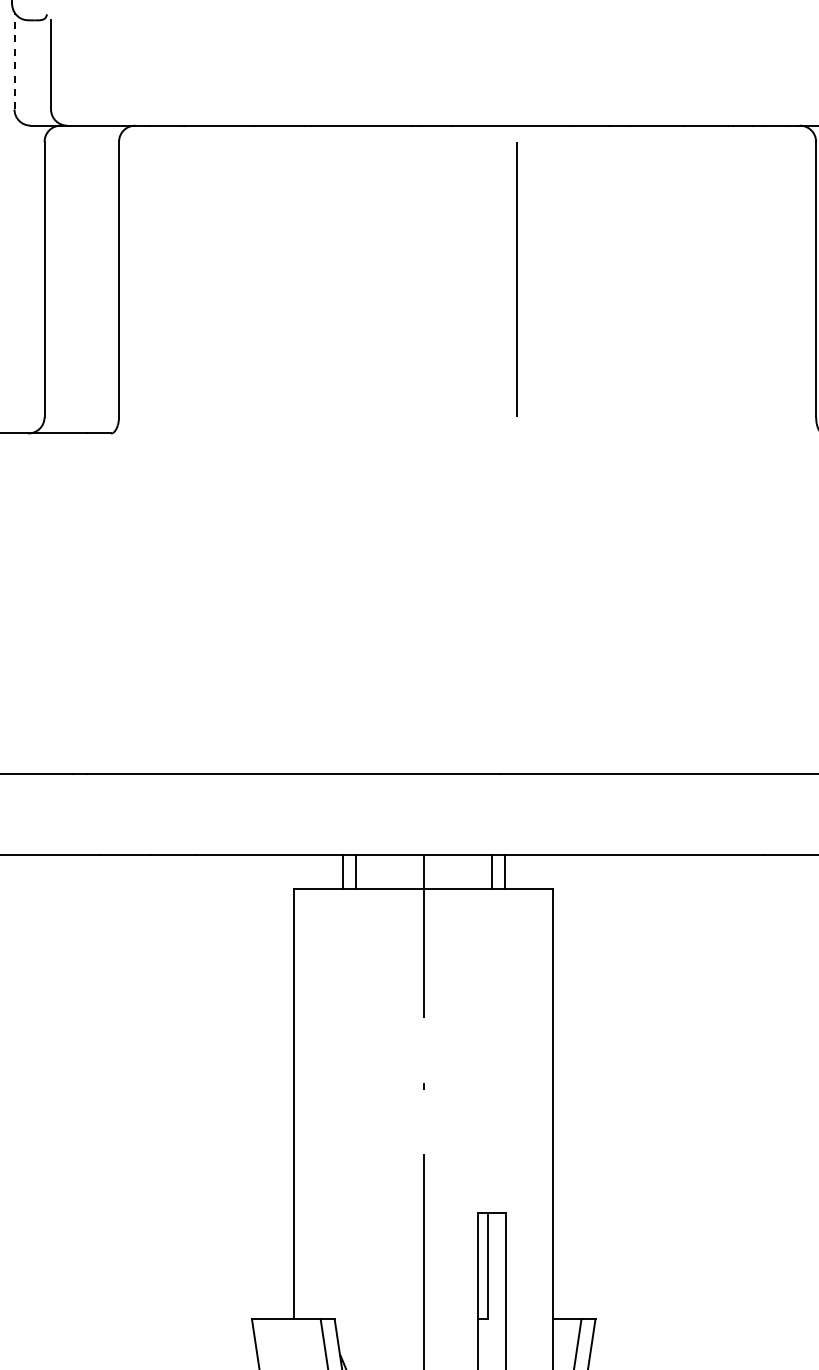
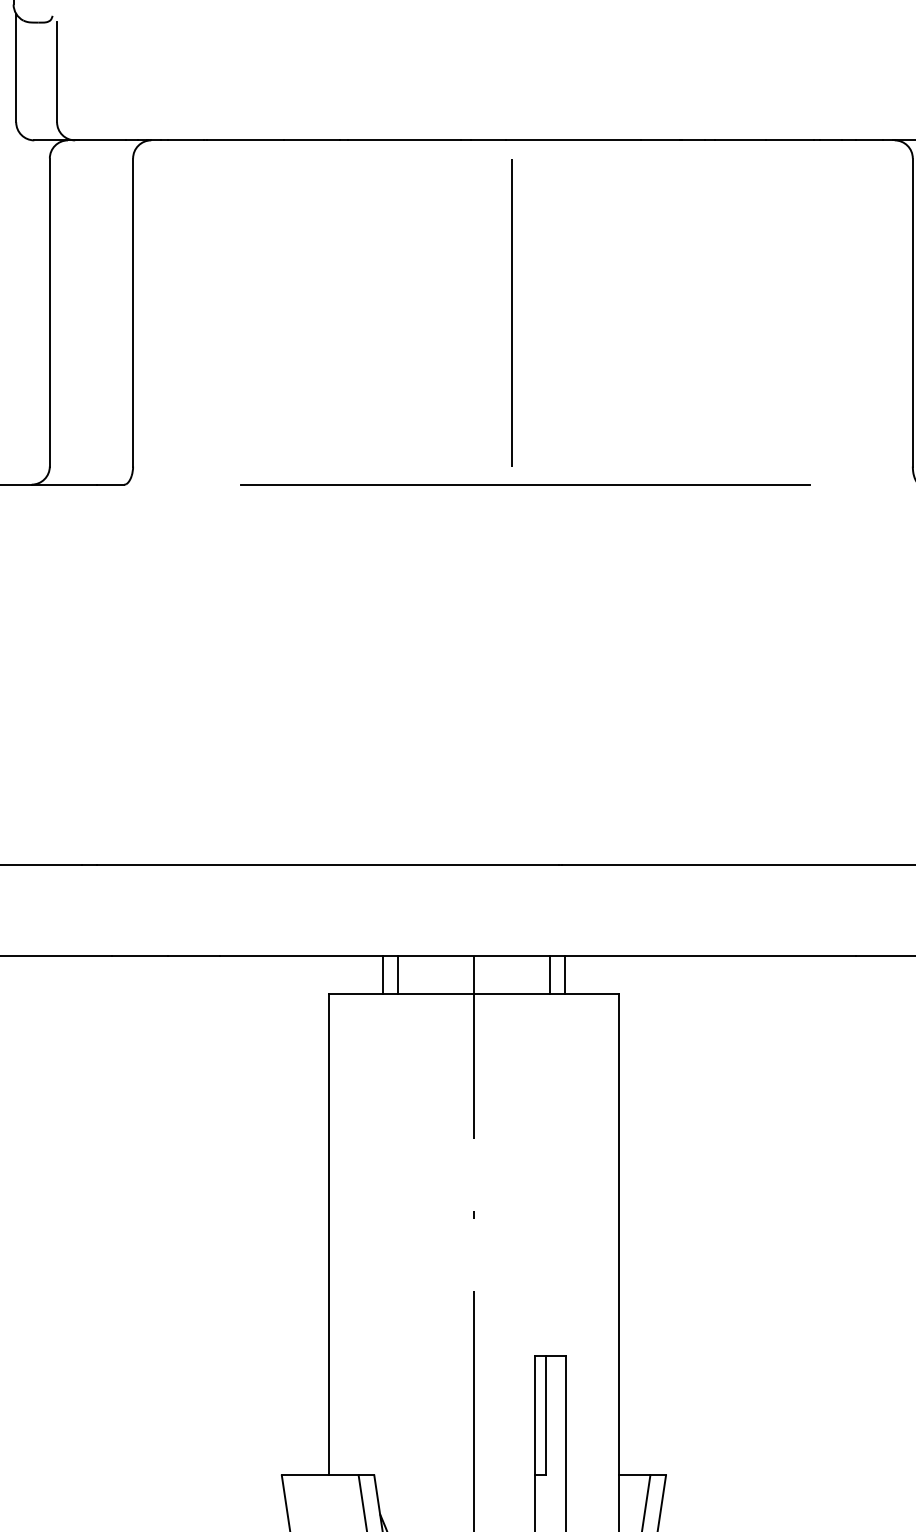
line: (14, 60) -> (16, 67), dashed -> solid
line: (516, 279) -> (511, 312), moved
line: (469, 433) -> (525, 484), added

